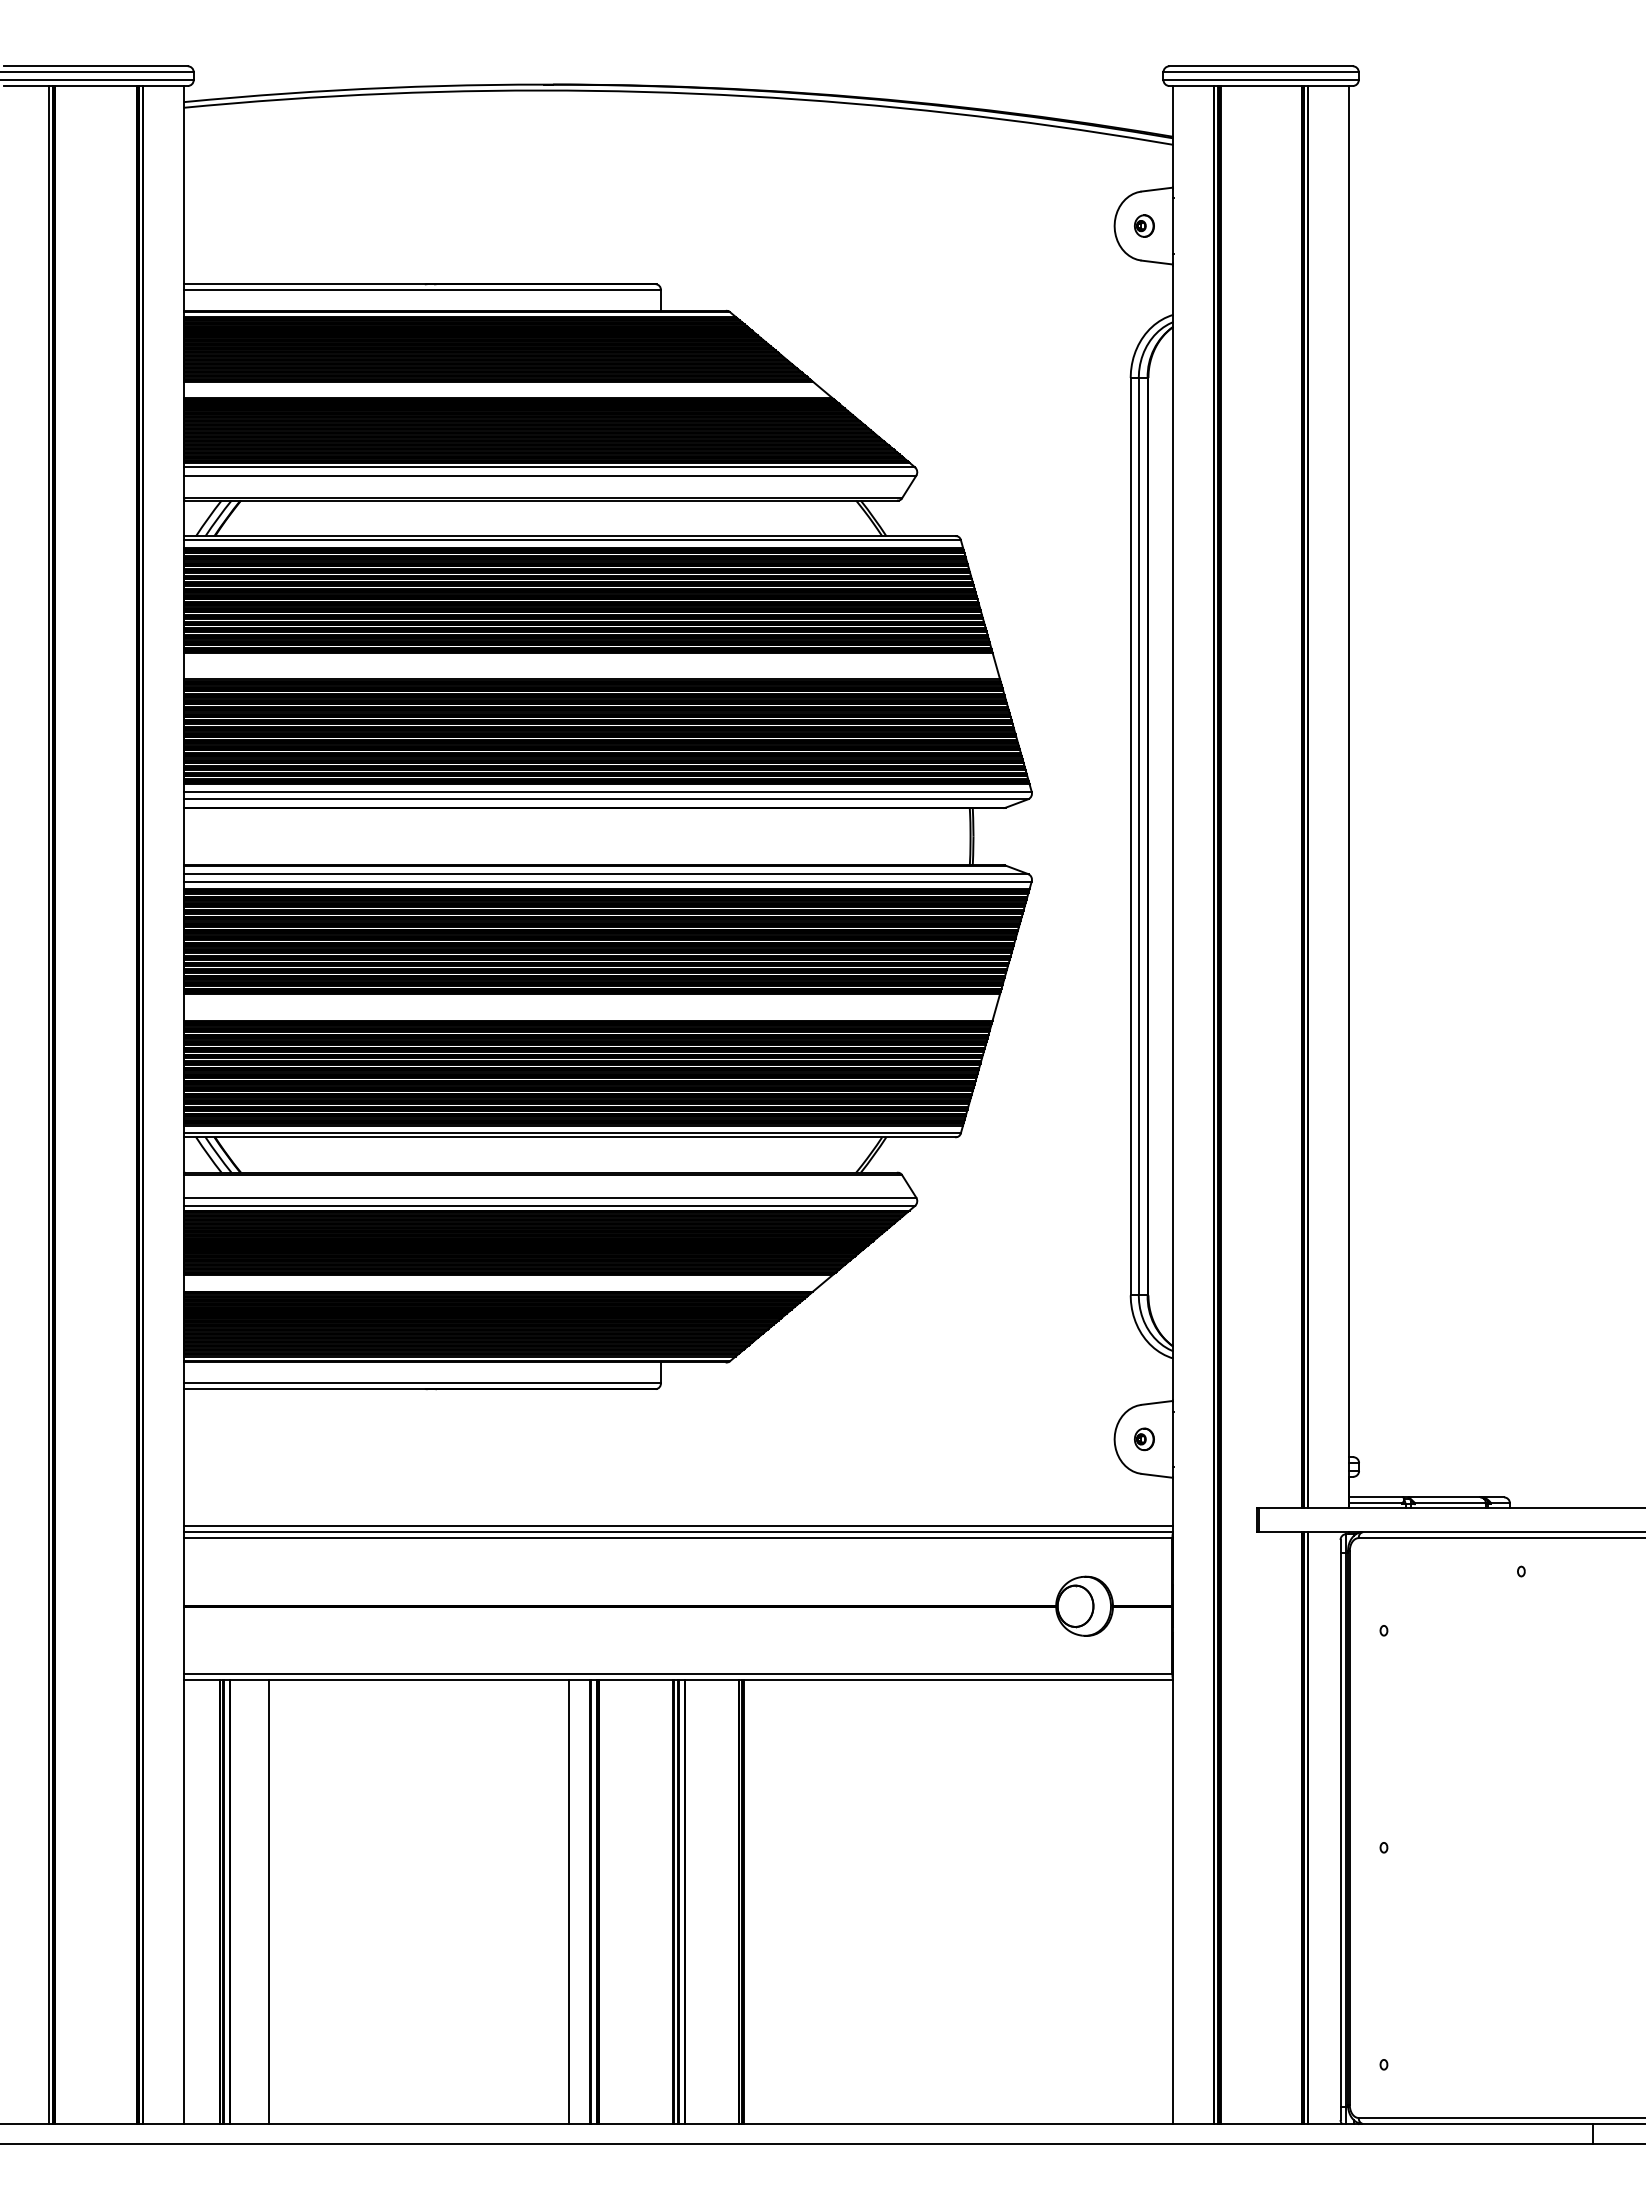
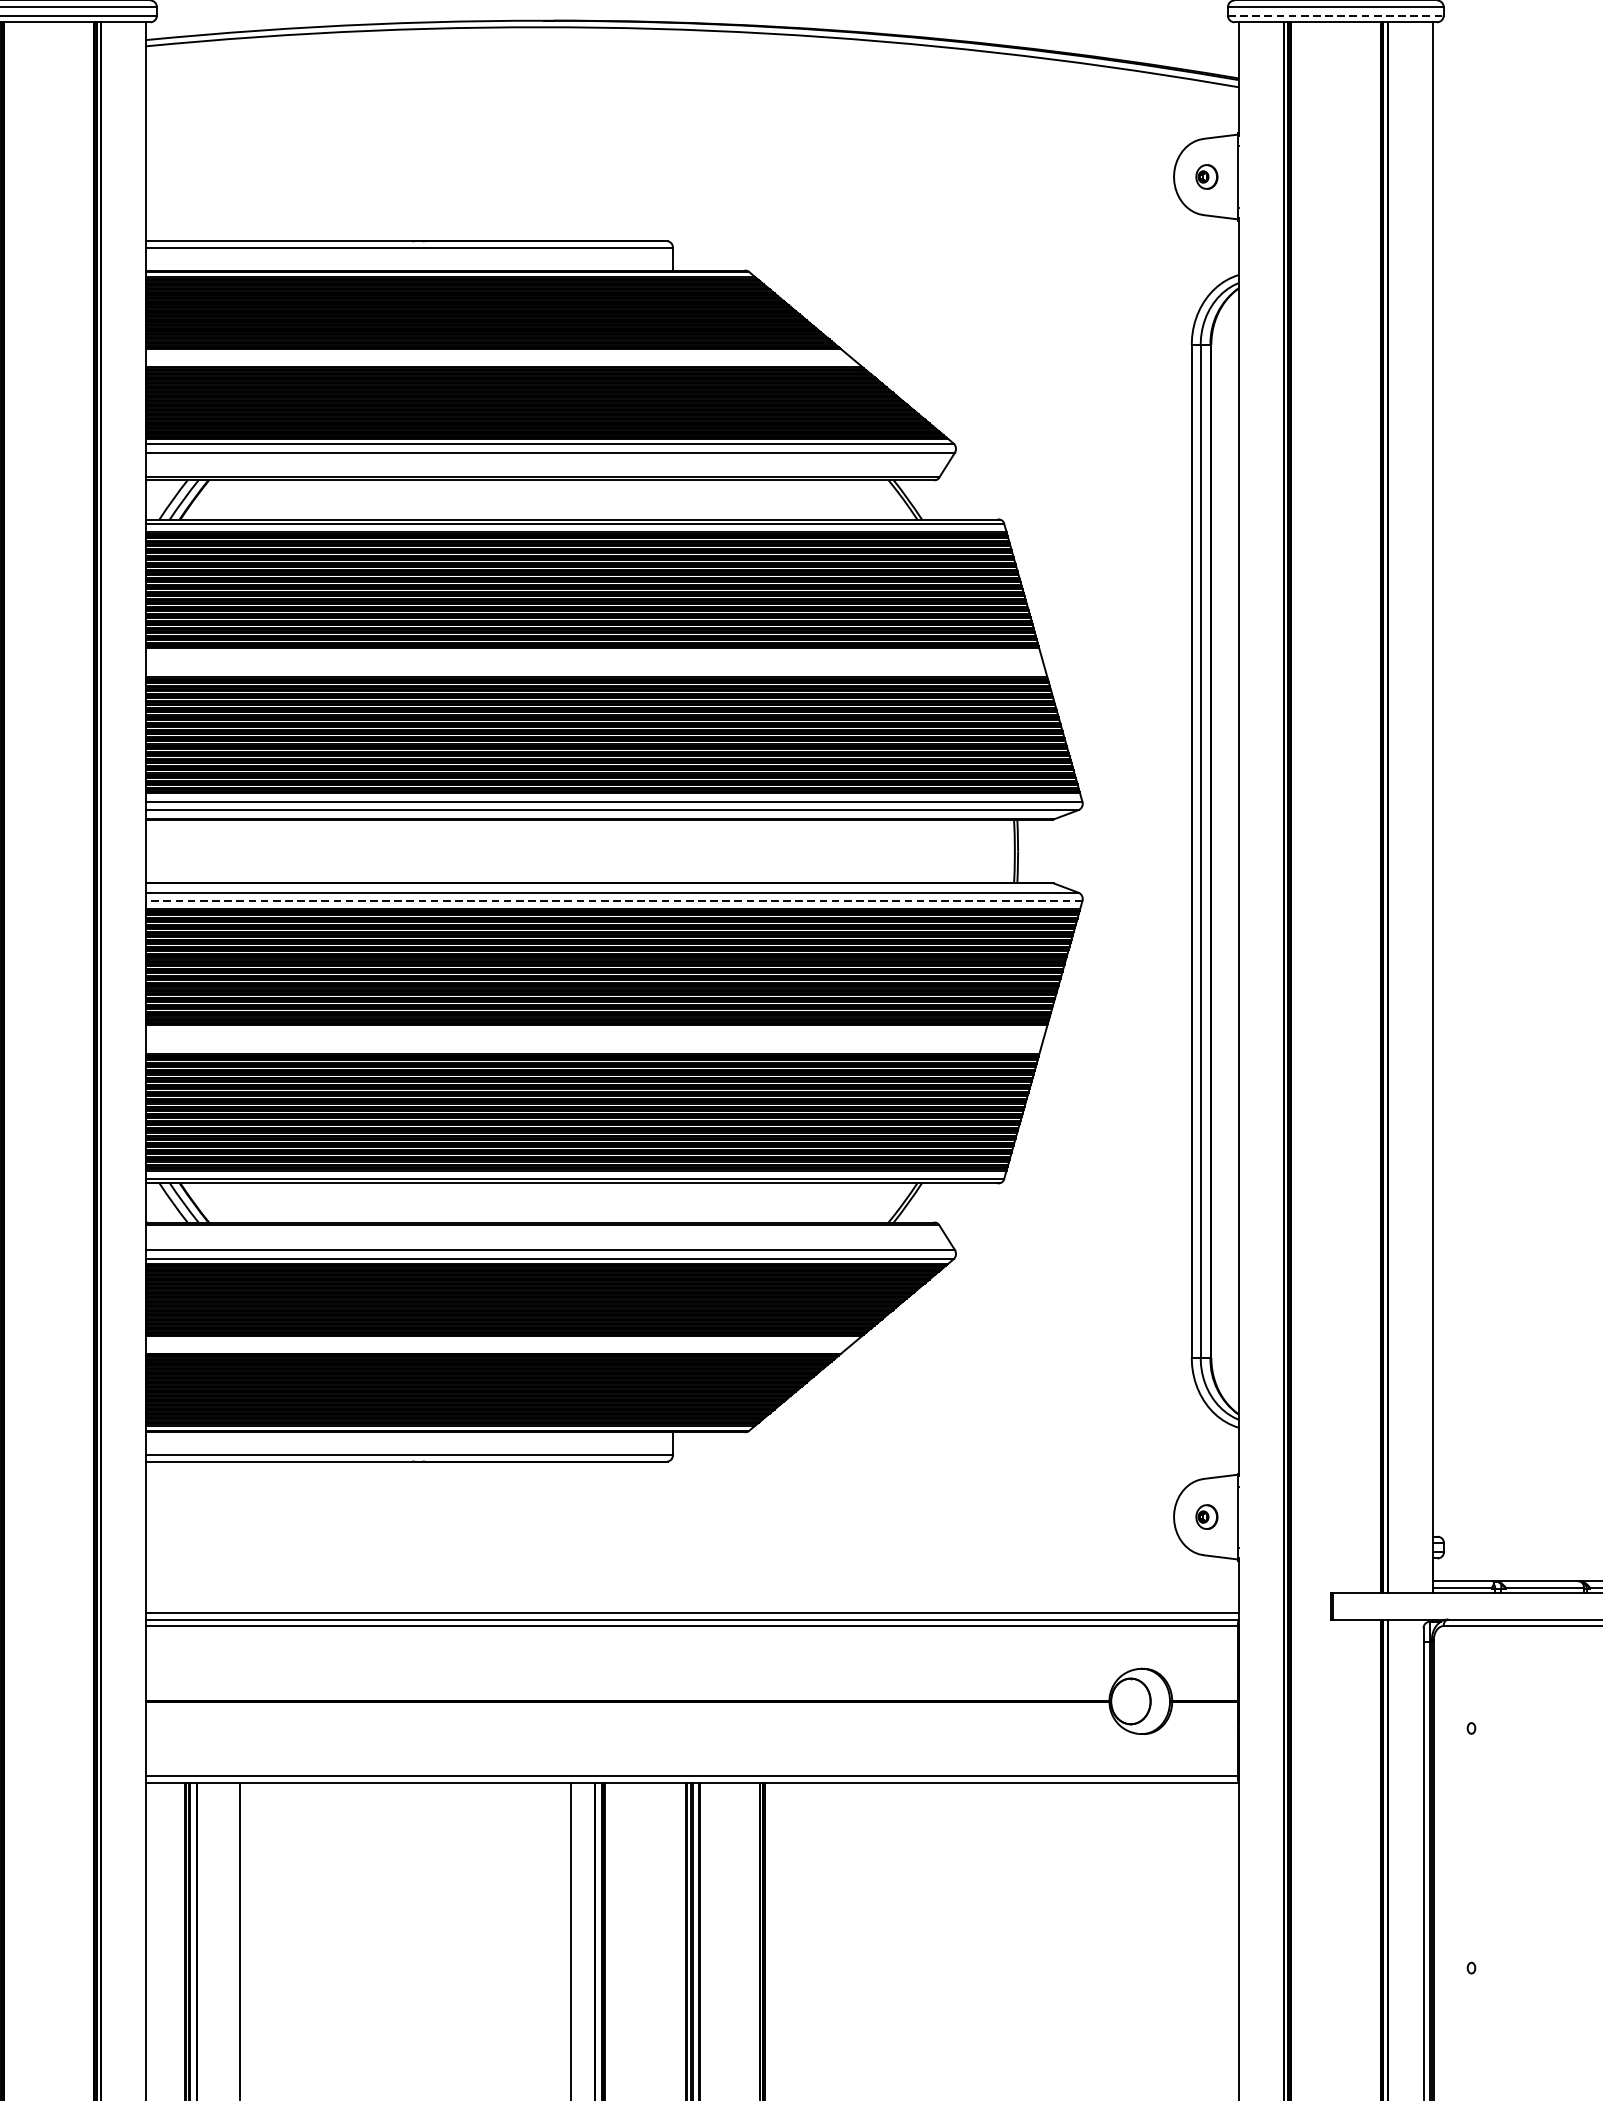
line: (1261, 80) -> (1336, 16), solid -> dashed
line: (607, 881) -> (613, 900), solid -> dashed

